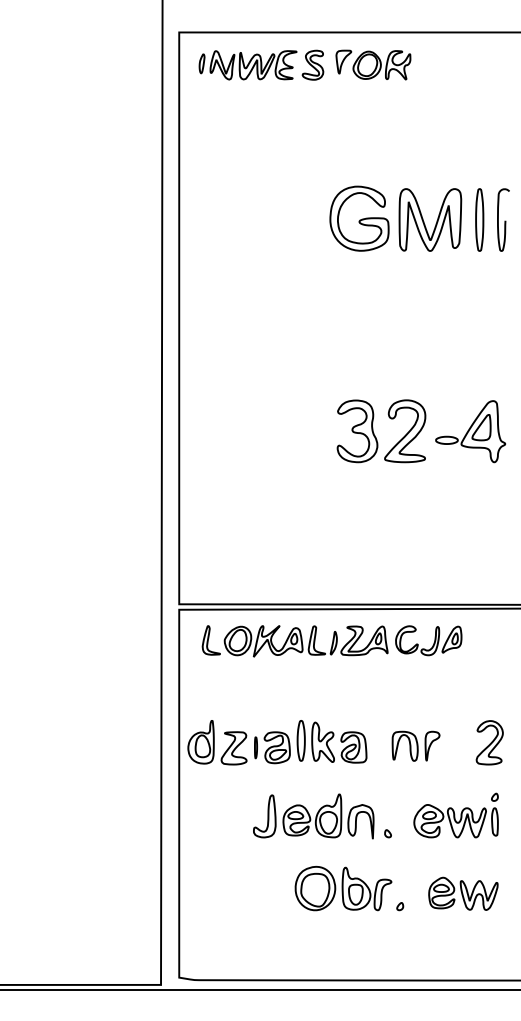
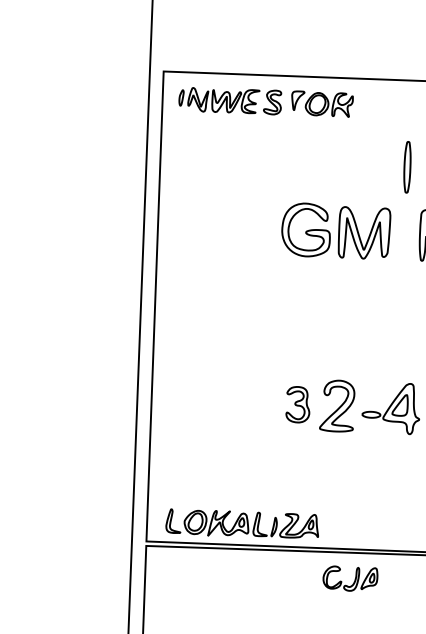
part: (479, 219) -> (407, 166), moved
part: (357, 431) -> (298, 404), size x0.7
part: (294, 641) -> (241, 524), moved

